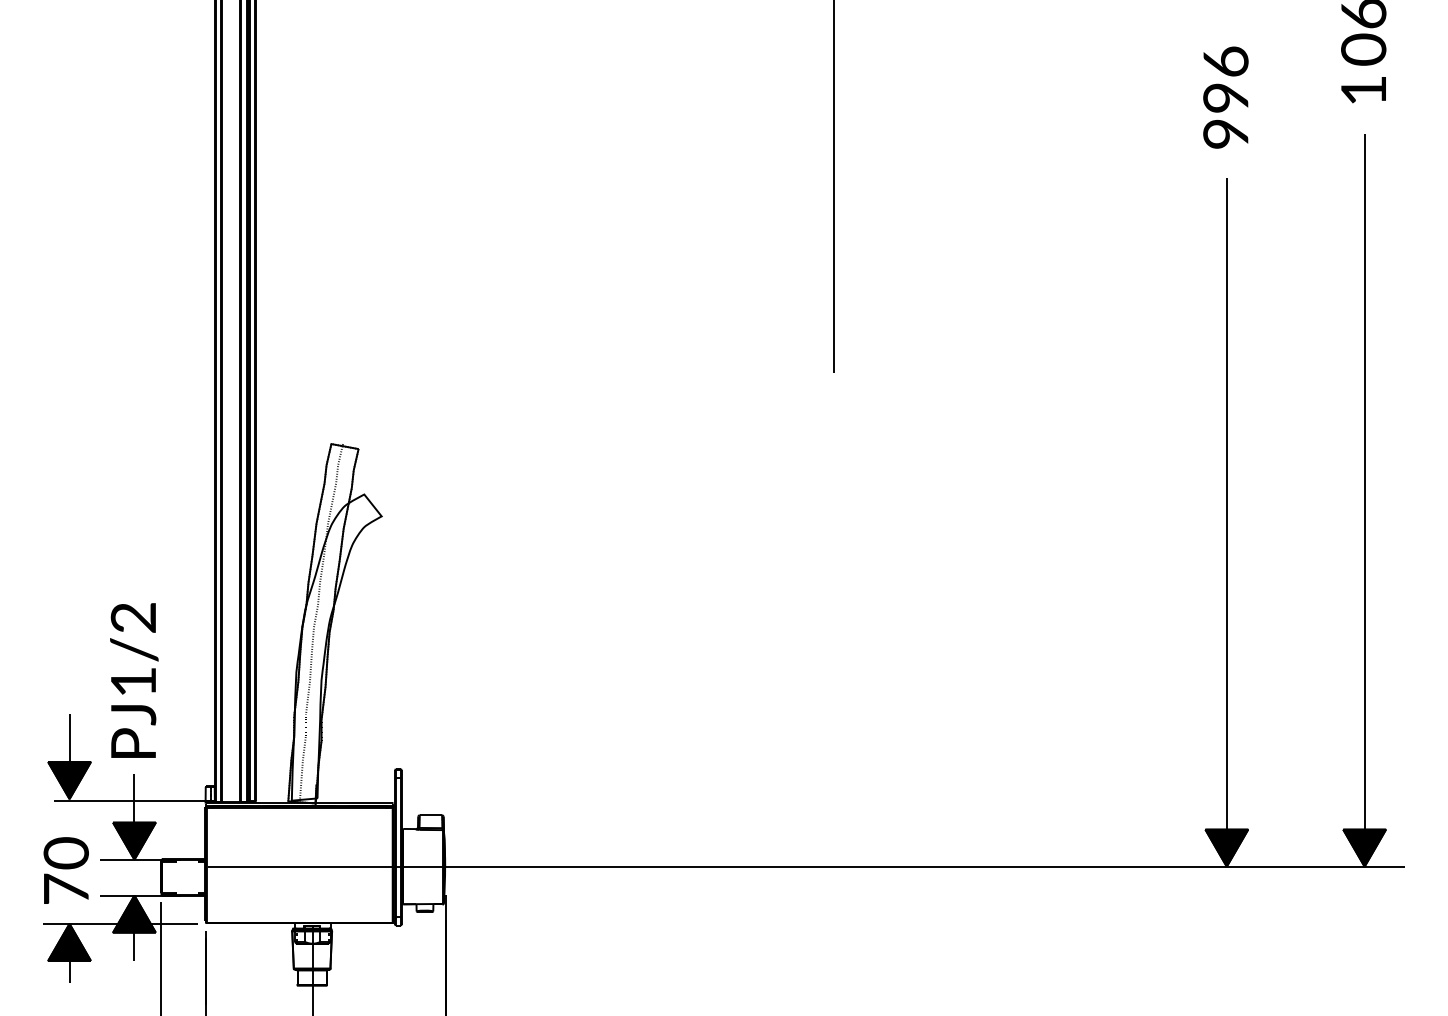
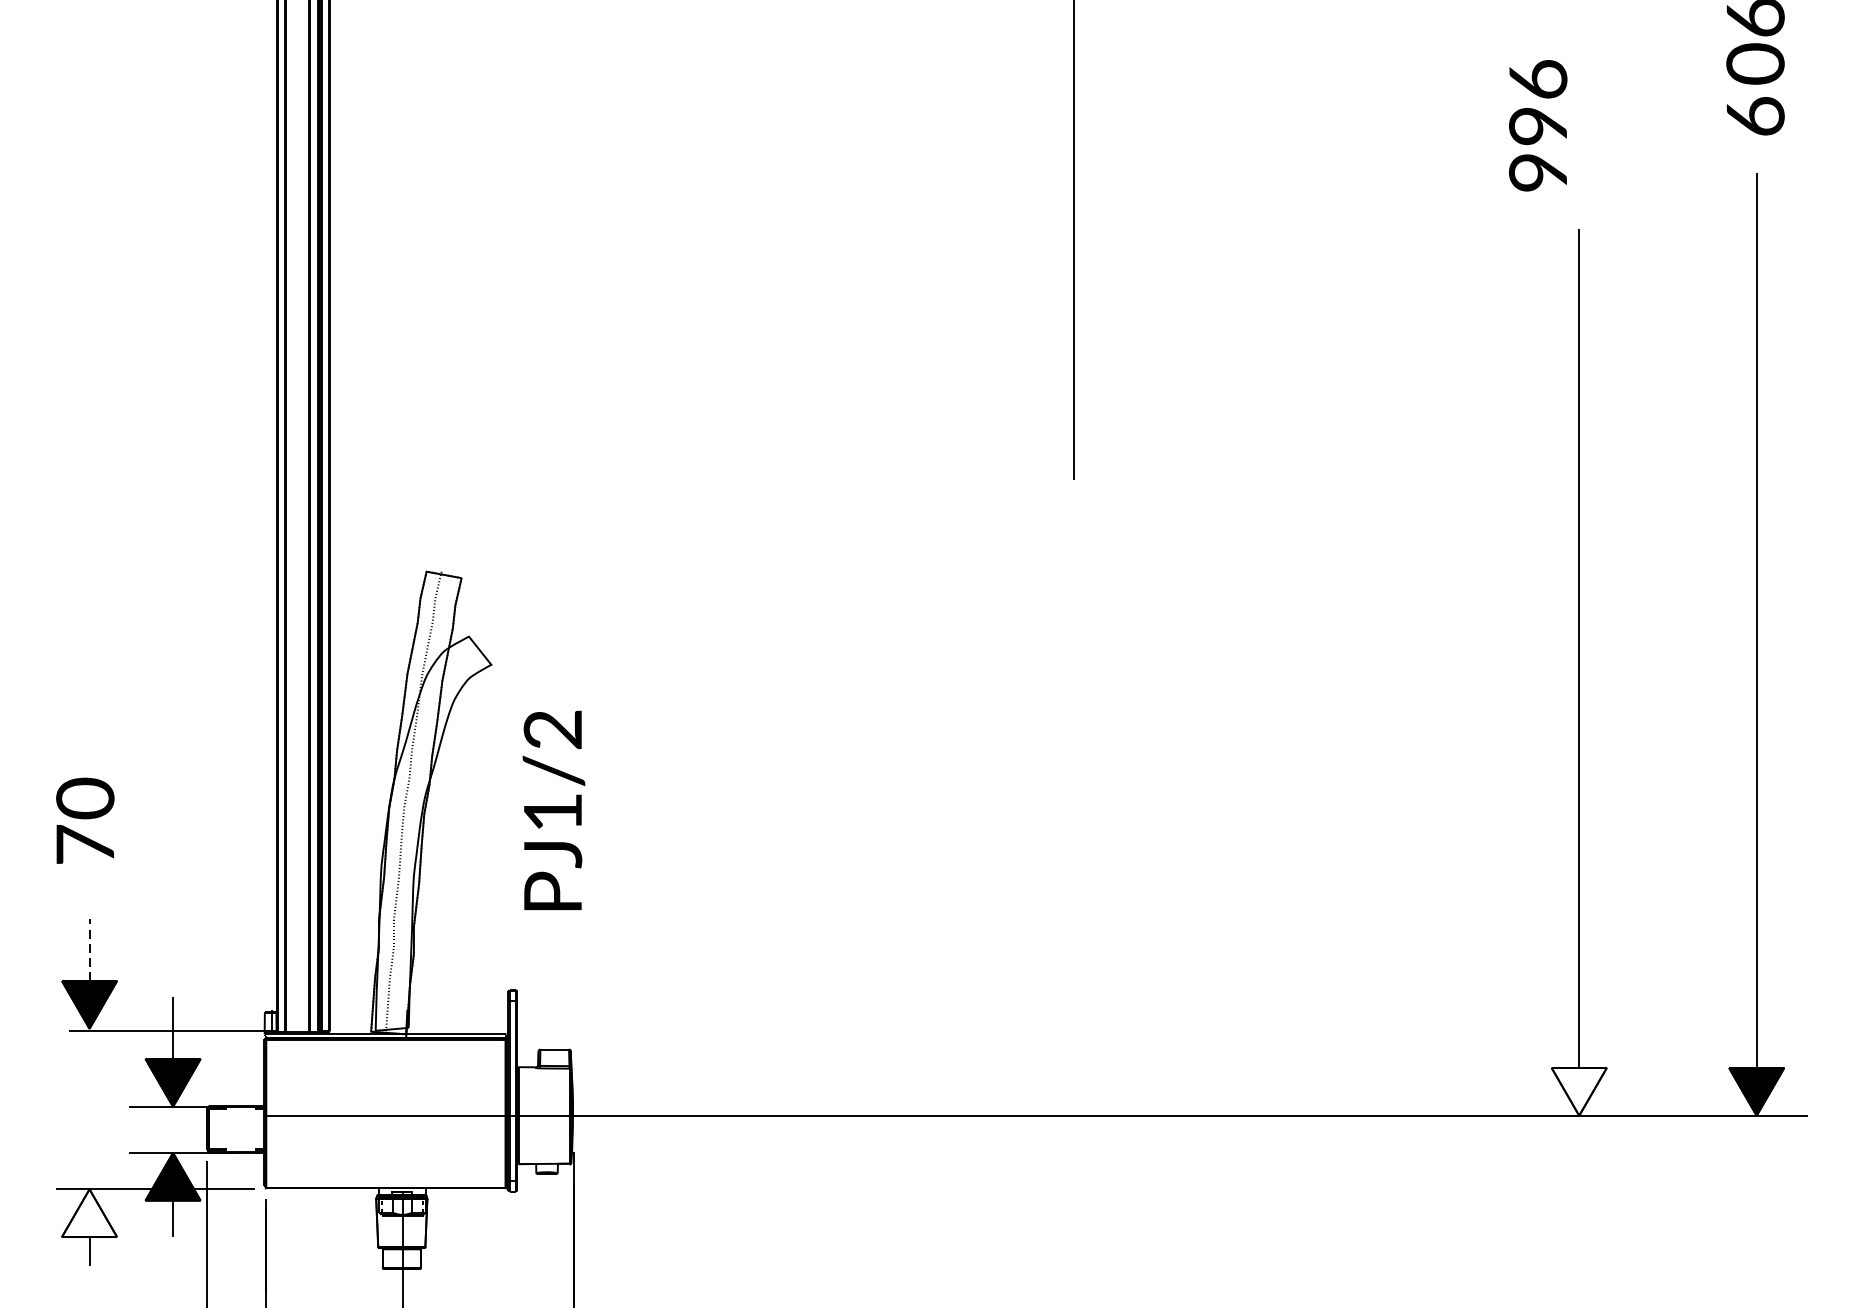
text: (1363, 90) -> (1755, 116), 1 -> 6
text: (1225, 97) -> (1537, 125), moved
text: (134, 680) -> (554, 810), moved
line: (69, 737) -> (89, 949), solid -> dashed
fill: (1226, 847) -> (1578, 1091), removed
text: (65, 870) -> (84, 820), moved
fill: (69, 941) -> (89, 1212), removed

